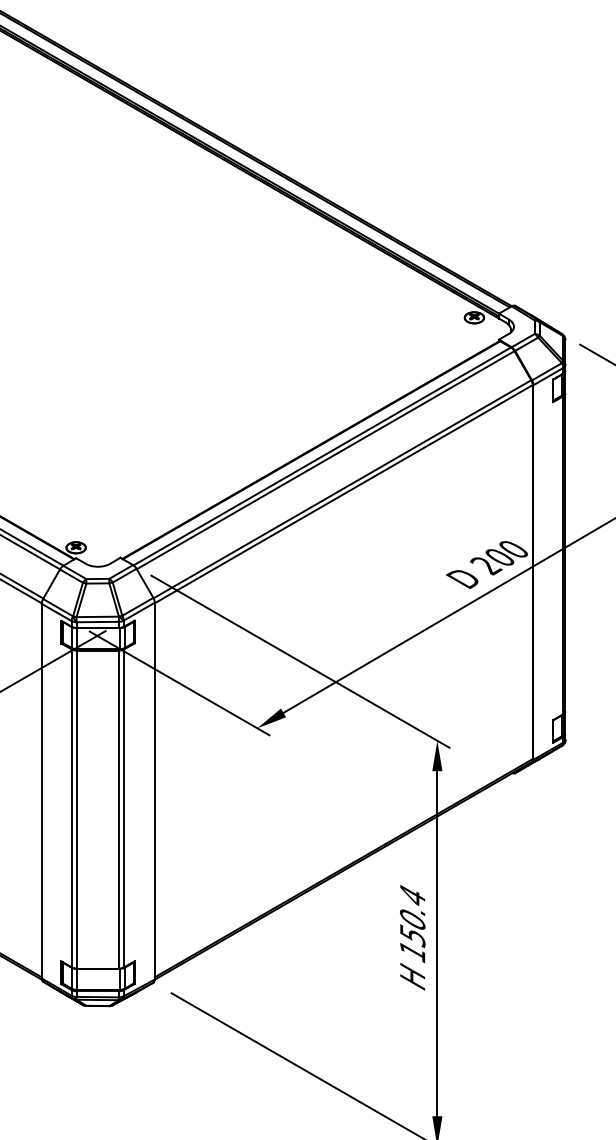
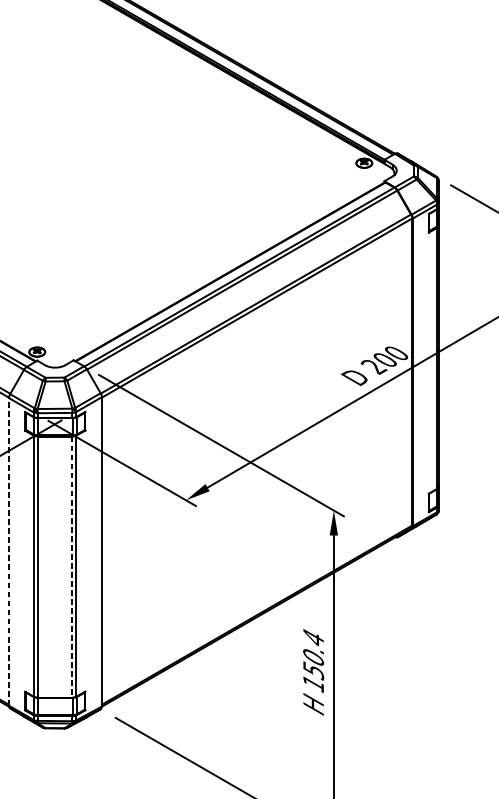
line: (41, 790) -> (8, 551), solid -> dashed
line: (118, 809) -> (72, 566), solid -> dashed

